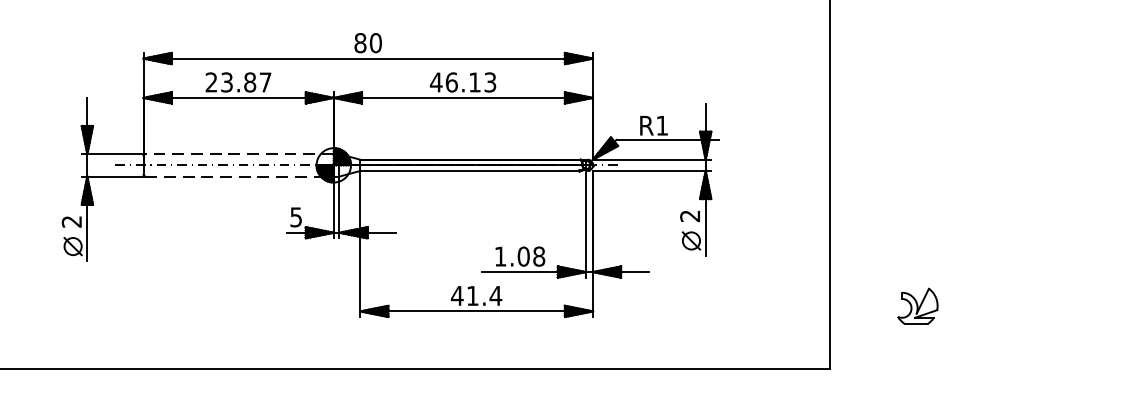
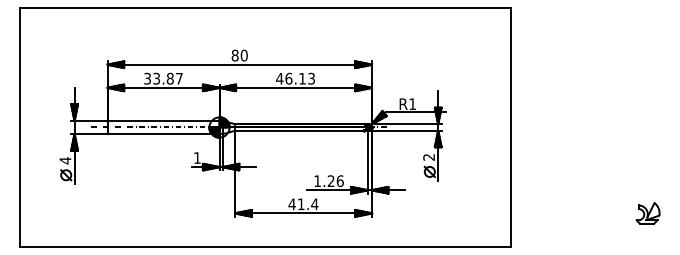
text: (211, 82) -> (147, 78), 23.87 -> 33.87
line: (238, 153) -> (163, 120), dashed -> solid
line: (240, 177) -> (164, 134), dashed -> solid
text: (296, 216) -> (197, 157), 5 -> 1
text: (71, 221) -> (65, 160), 2 -> 4
text: (531, 257) -> (335, 181), 1.08 -> 1.26
part: (917, 306) -> (647, 213), moved

